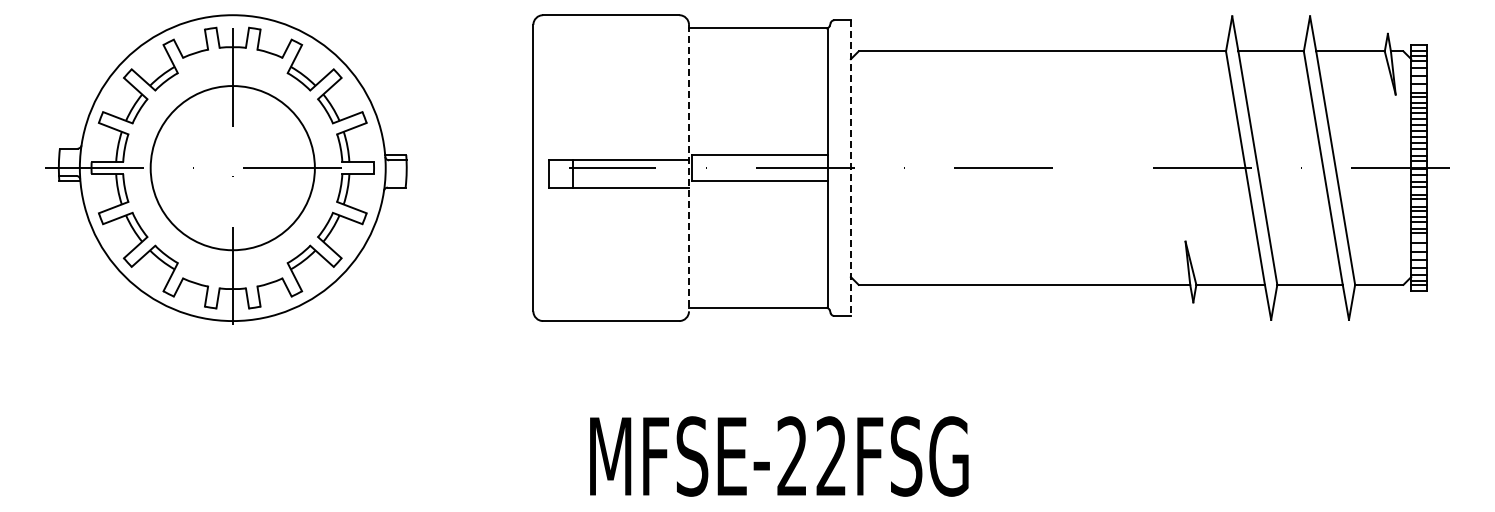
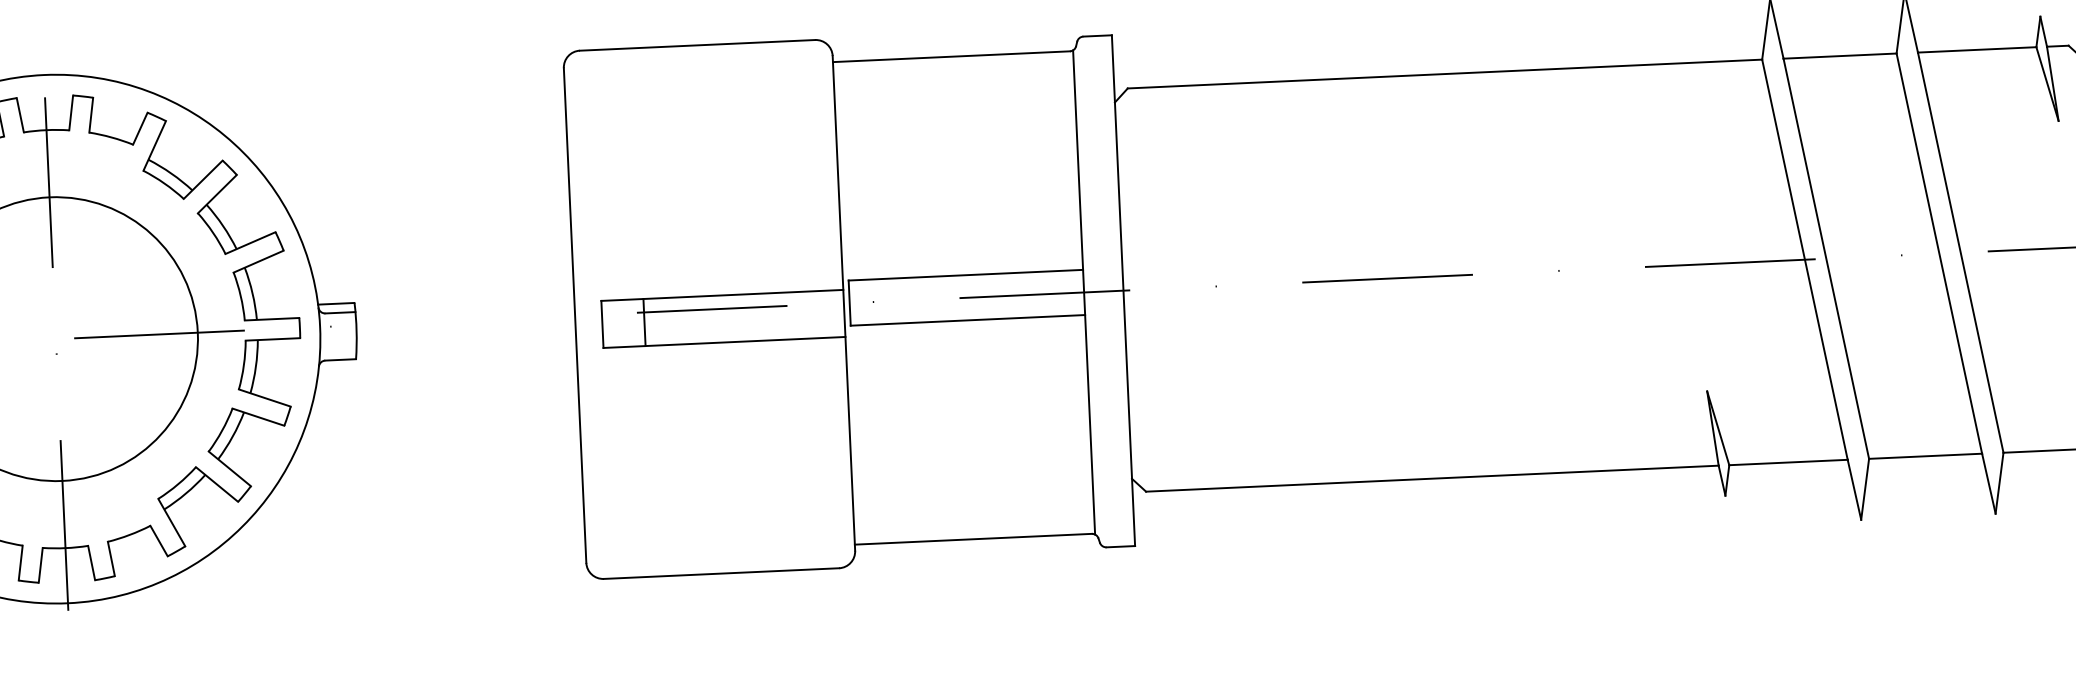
line: (689, 168) -> (844, 303), dashed -> solid
line: (850, 168) -> (1122, 291), dashed -> solid

